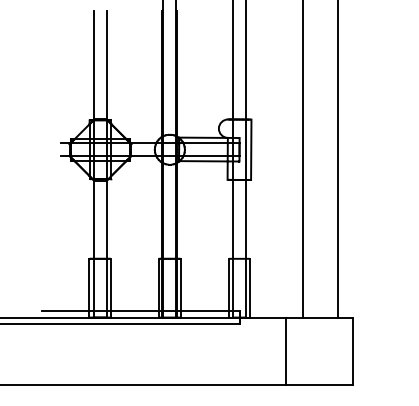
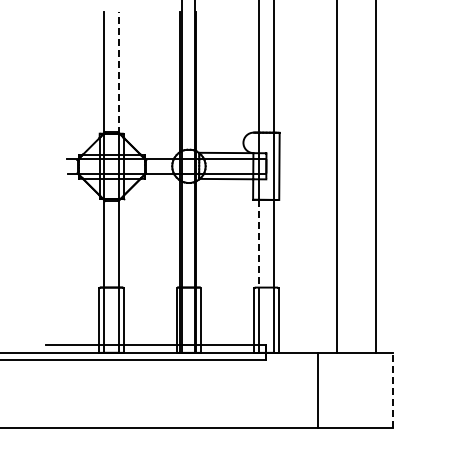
line: (107, 66) -> (119, 73), solid -> dashed
line: (232, 219) -> (258, 243), solid -> dashed
line: (352, 351) -> (392, 390), solid -> dashed

